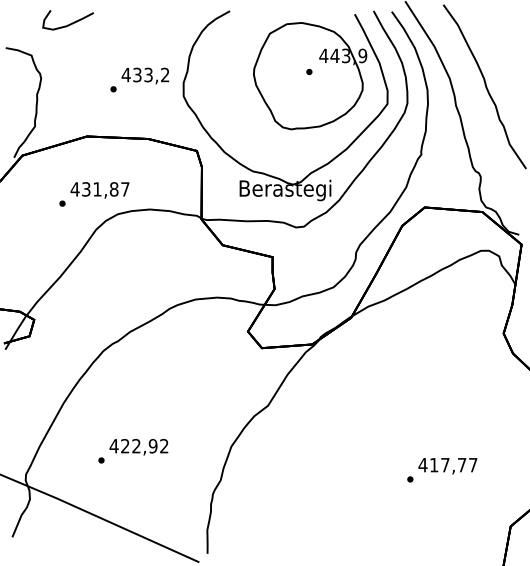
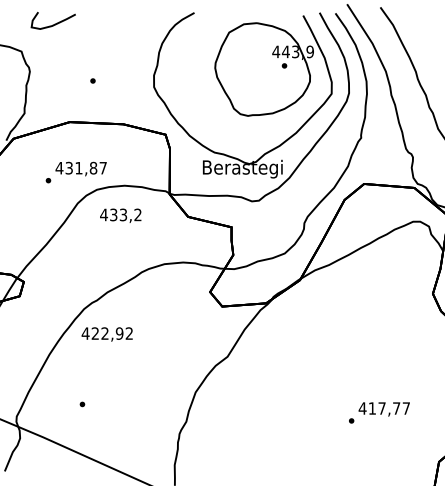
part: (309, 71) -> (284, 65), moved
text: (145, 75) -> (120, 215), moved
text: (138, 447) -> (106, 334), moved

